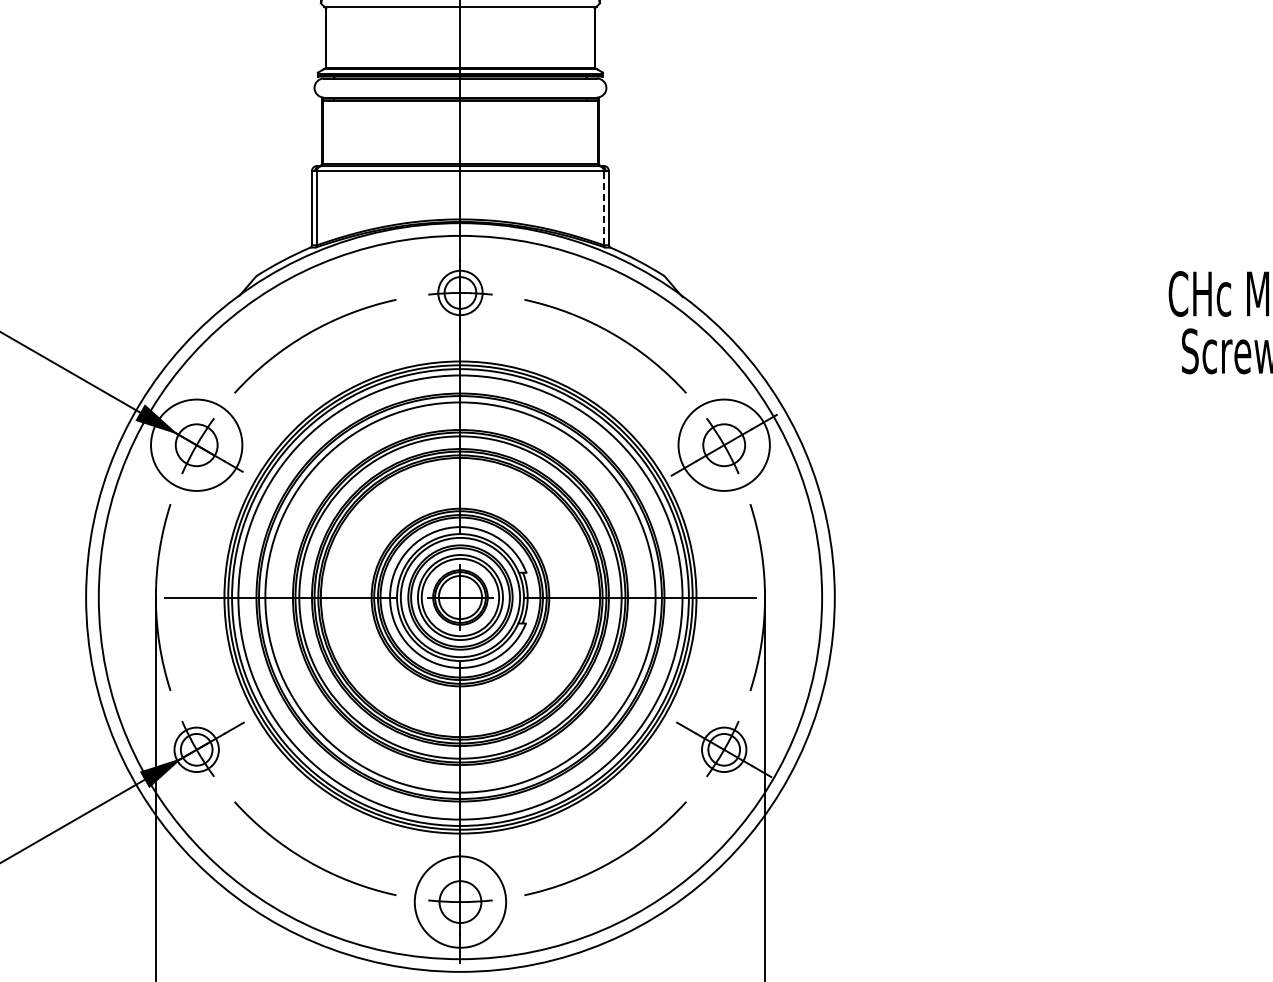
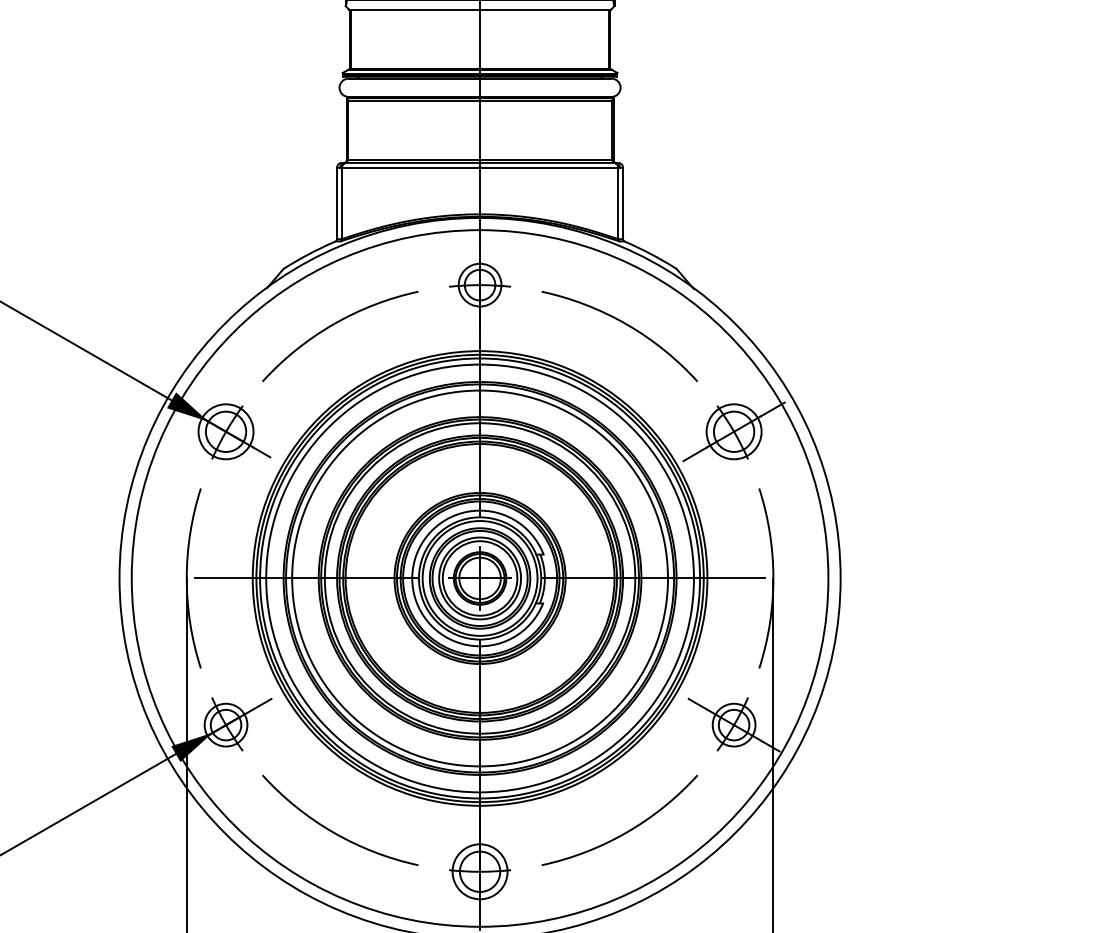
line: (603, 207) -> (617, 202), dashed -> solid
circle: (196, 444) -> (225, 431), size x0.62
circle: (723, 444) -> (733, 431), size x0.62
circle: (460, 901) -> (480, 871), size x0.62

